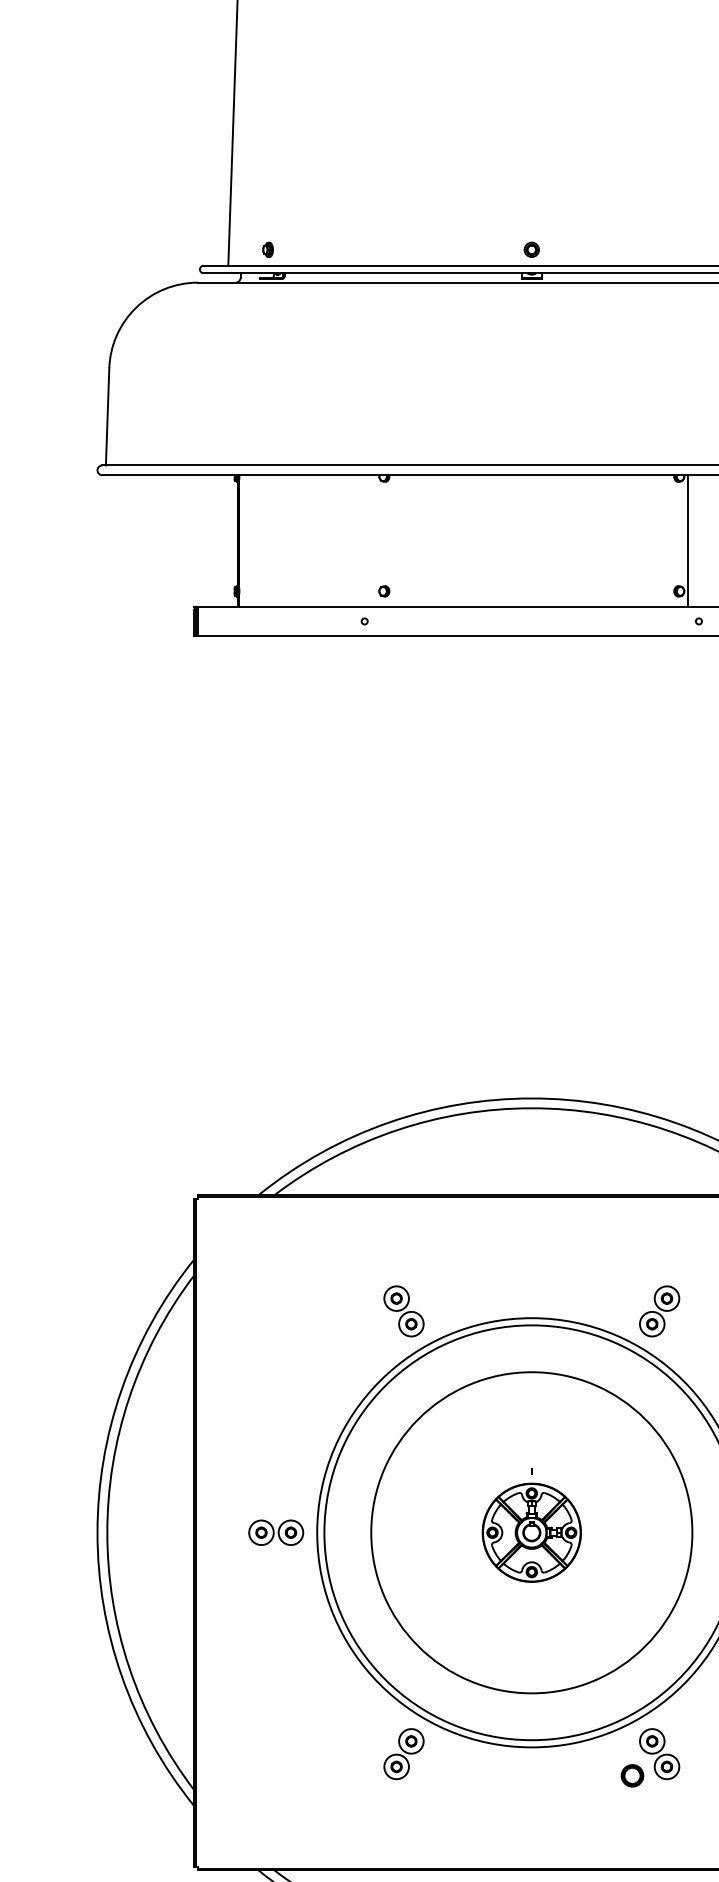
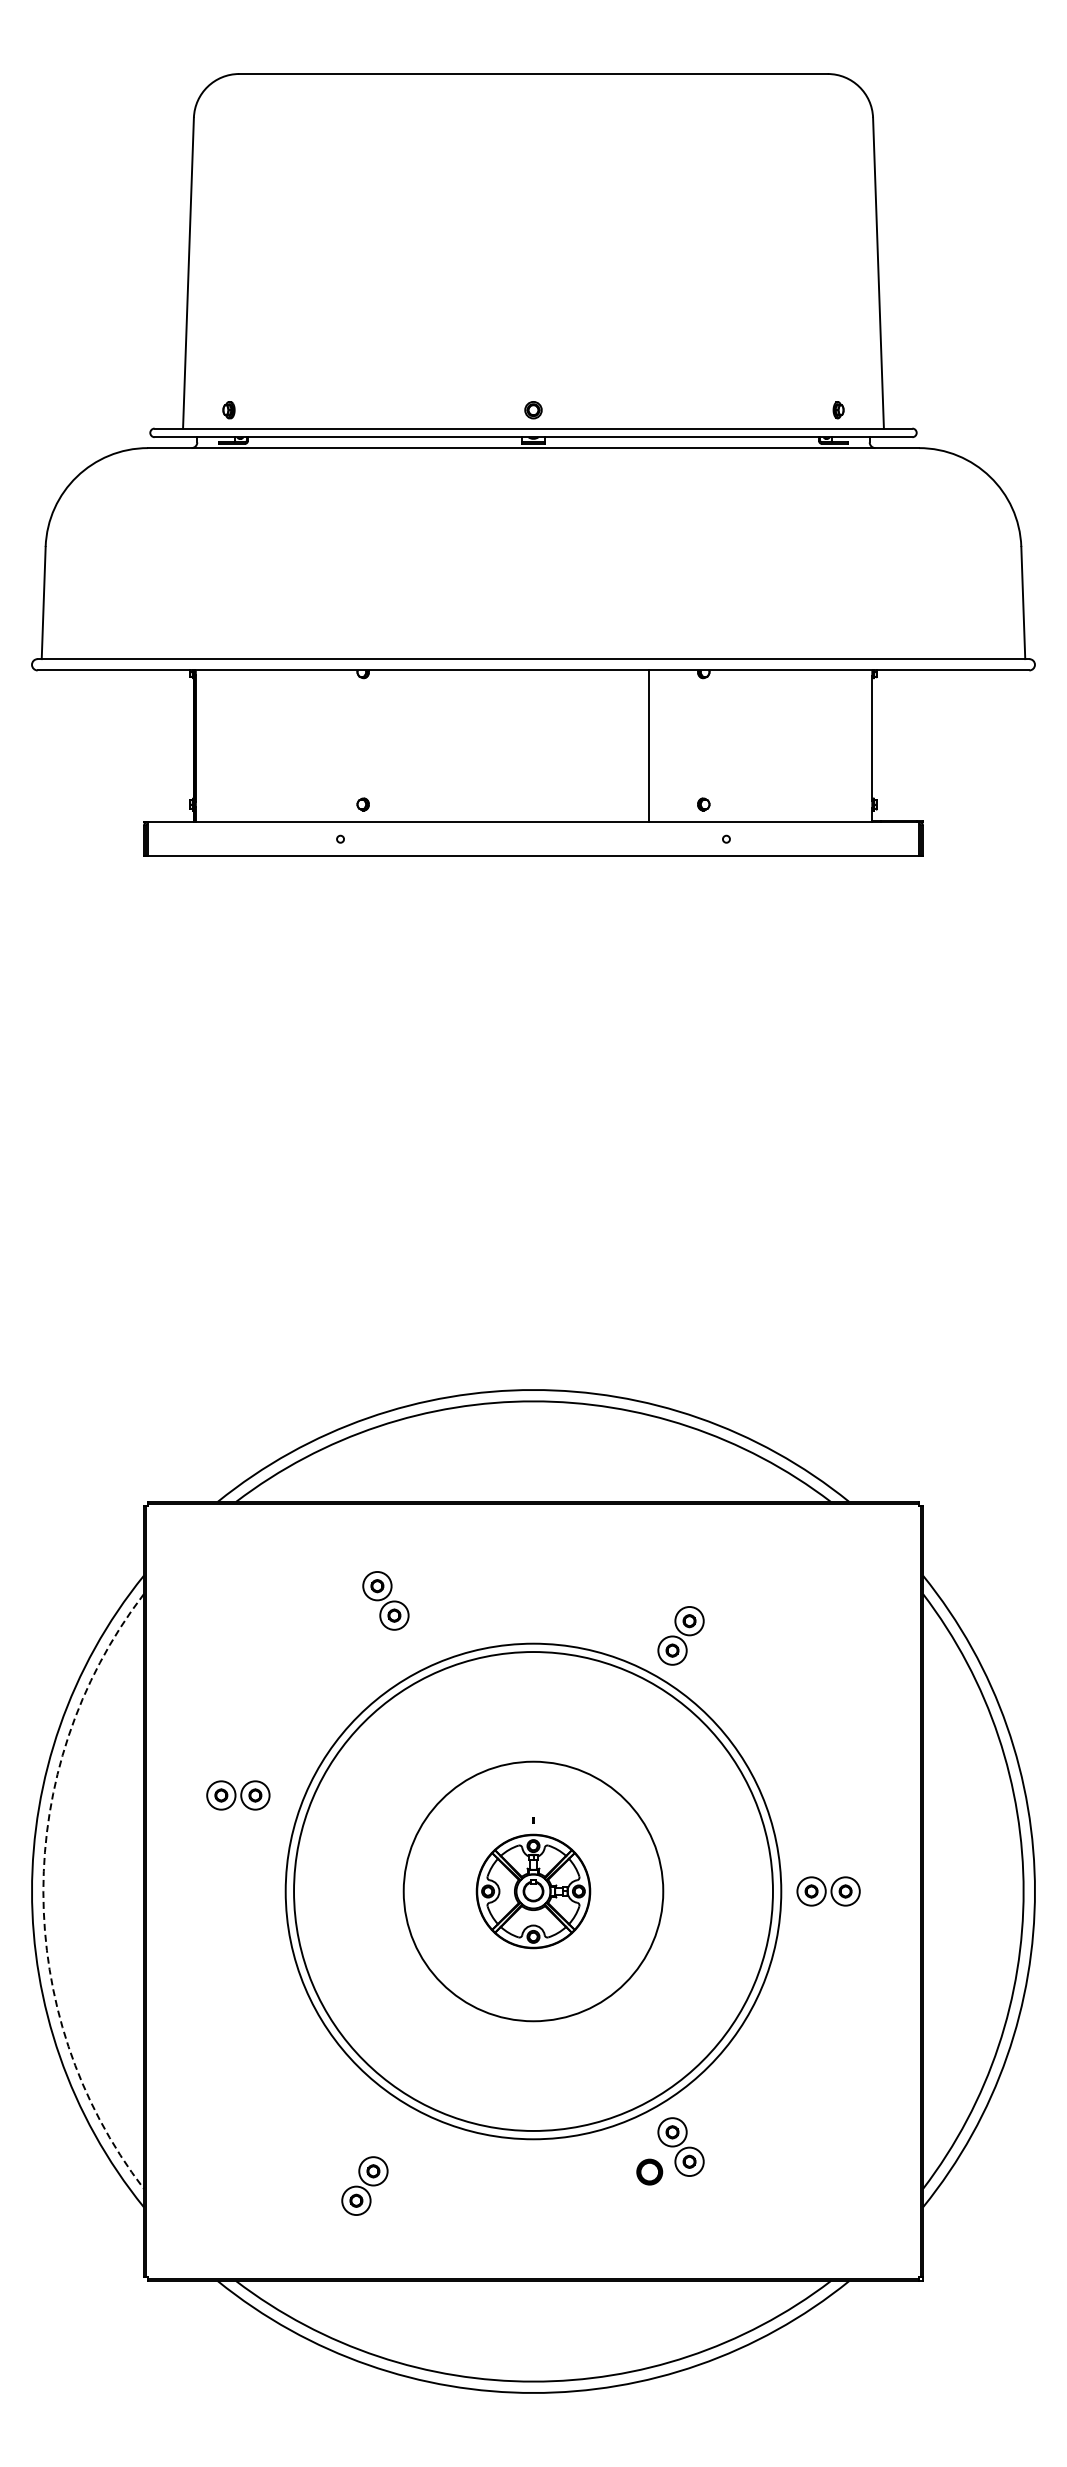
line: (687, 541) -> (649, 746), moved
part: (403, 1311) -> (385, 1600), moved
arc: (107, 1532) -> (43, 1891), solid -> dashed
part: (276, 1532) -> (238, 1795), moved
circle: (531, 1532) -> (533, 1891), size x0.7
part: (403, 1753) -> (364, 2185), moved

